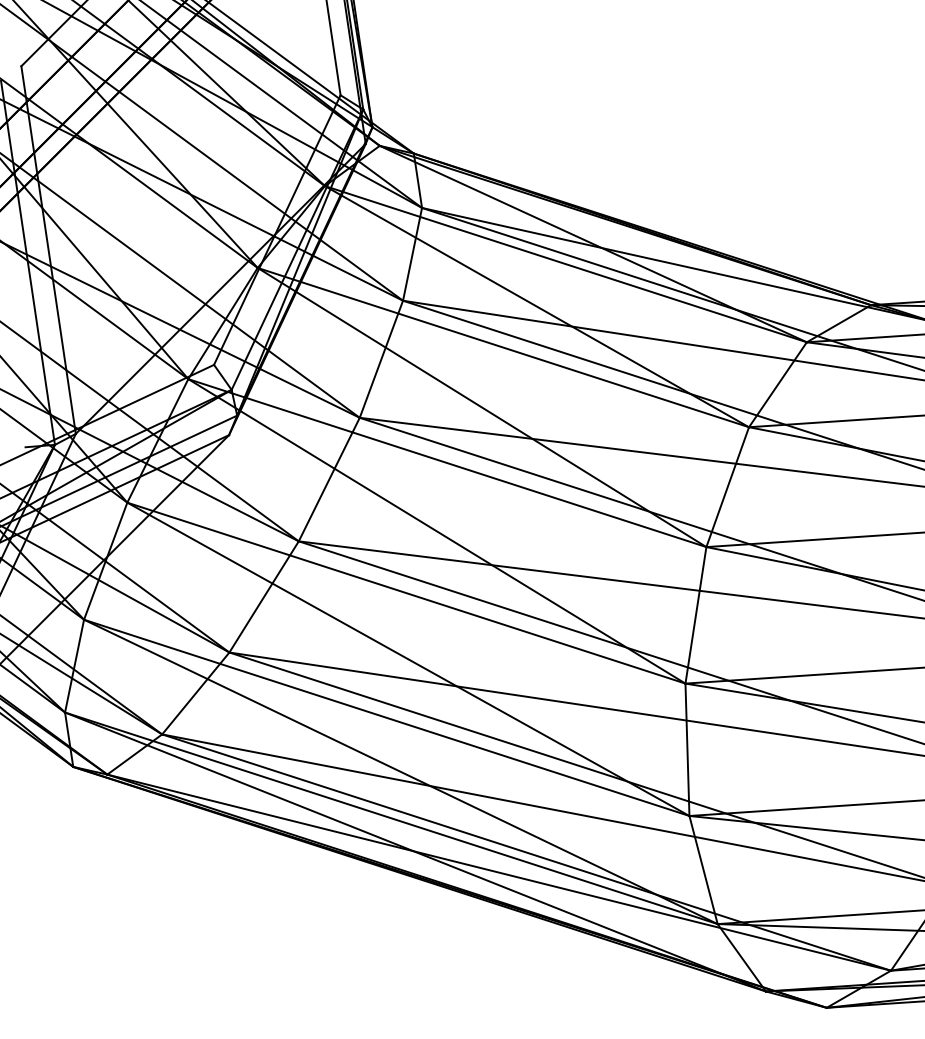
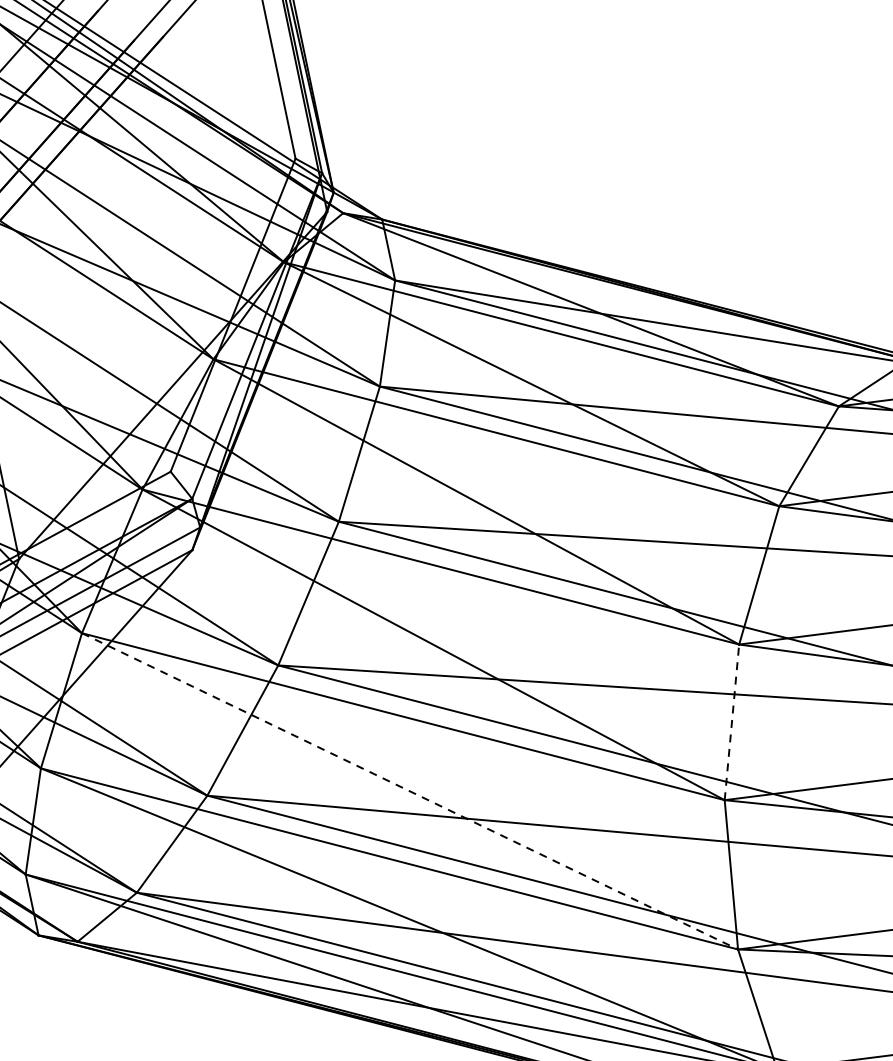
line: (696, 614) -> (732, 721), solid -> dashed
line: (408, 659) -> (410, 791), solid -> dashed

